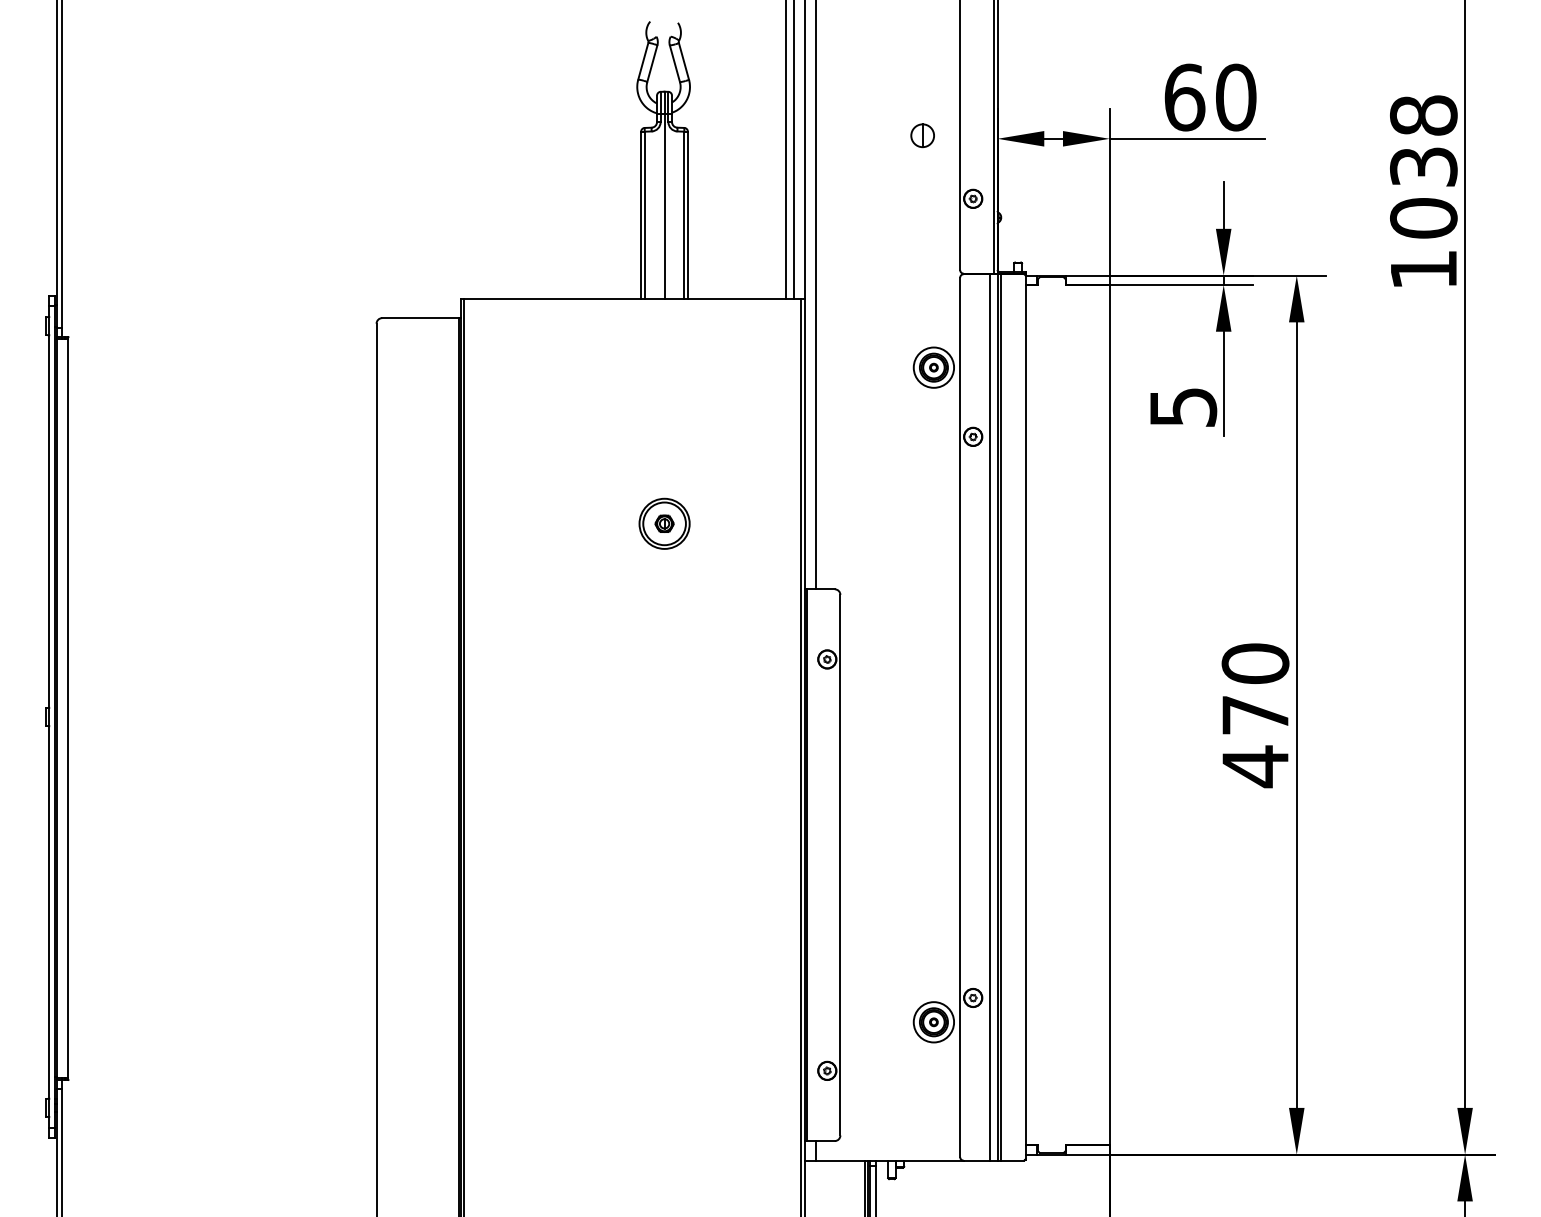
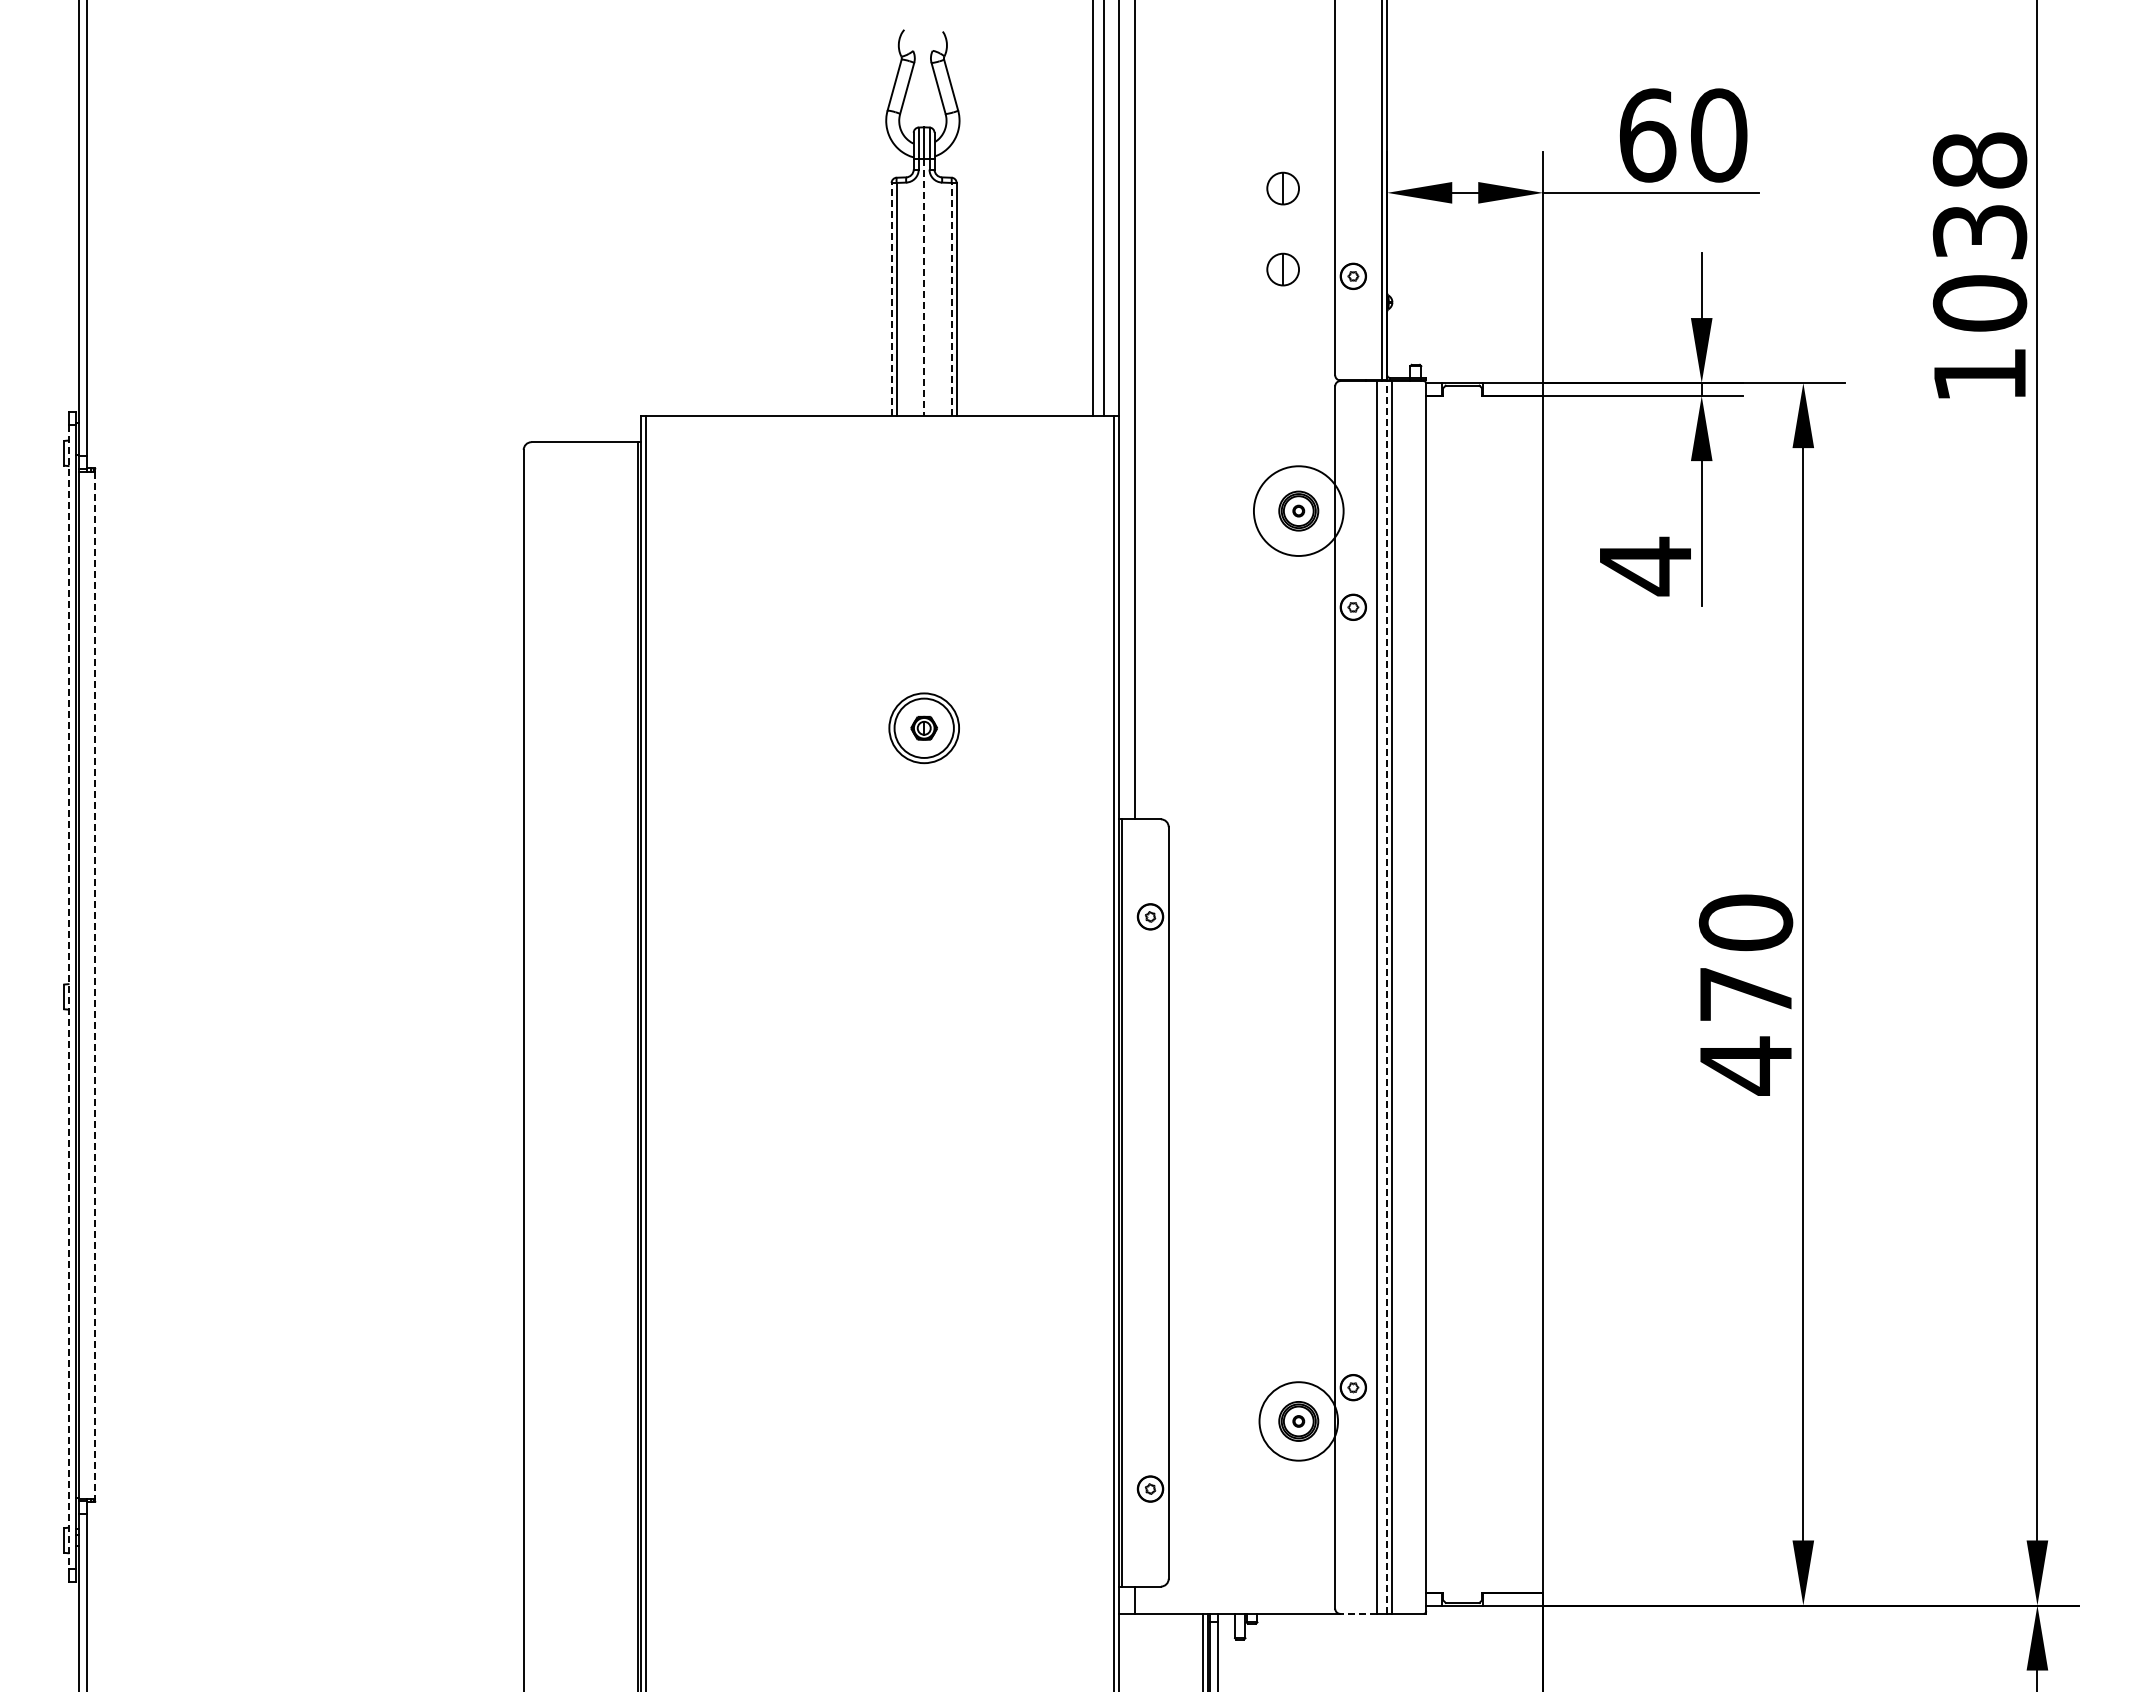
part: (922, 193) -> (1282, 269), added
line: (664, 206) -> (924, 287), solid -> dashed
line: (641, 215) -> (891, 299), solid -> dashed
line: (684, 215) -> (951, 299), solid -> dashed
circle: (933, 367) -> (1298, 511), size x1.6
text: (1183, 407) -> (1646, 566), 5 -> 4
line: (67, 708) -> (94, 985), solid -> dashed
line: (49, 717) -> (68, 997), solid -> dashed
line: (997, 717) -> (1387, 997), solid -> dashed
circle: (933, 1022) -> (1298, 1421), size x1.4
line: (976, 1160) -> (1358, 1613), solid -> dashed

